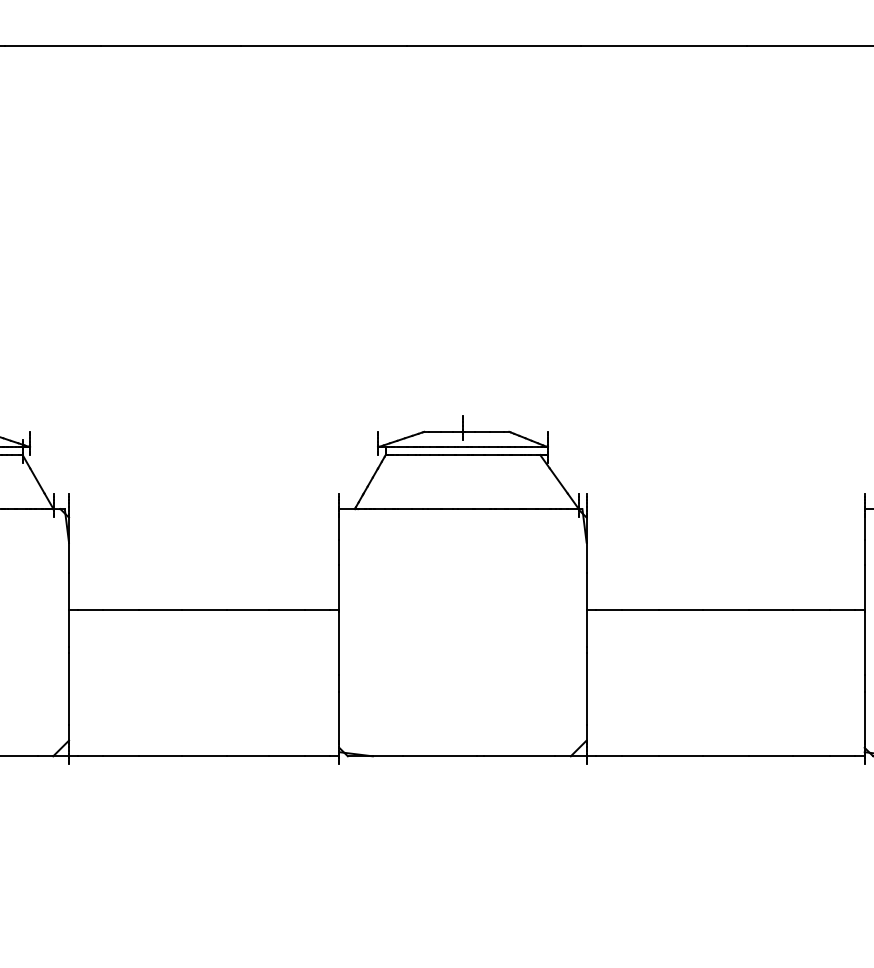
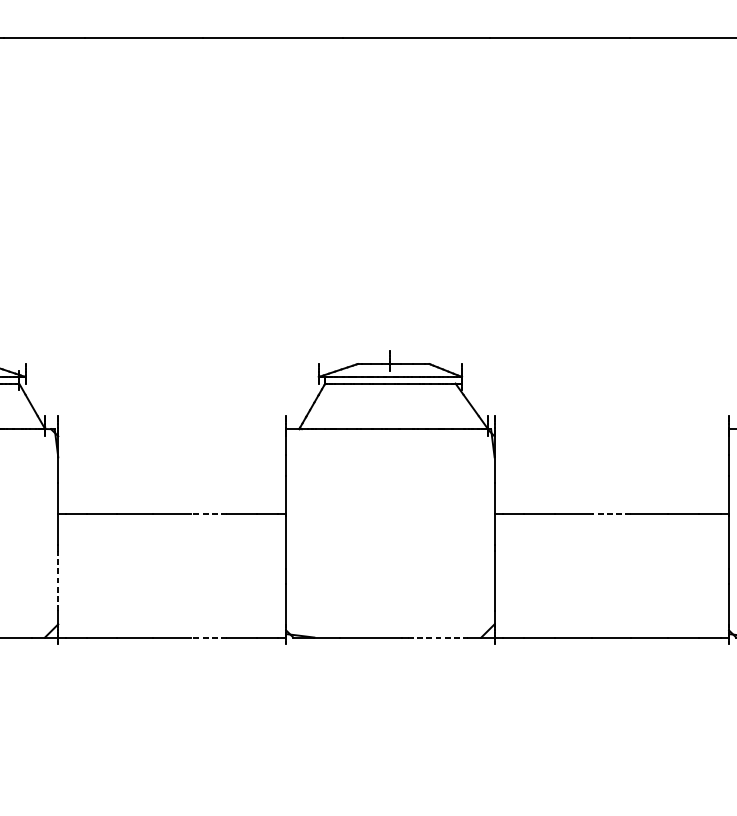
line: (247, 609) -> (208, 513), solid -> dashed
line: (725, 609) -> (611, 513), solid -> dashed
line: (69, 689) -> (58, 581), solid -> dashed
line: (247, 756) -> (208, 637), solid -> dashed
line: (519, 756) -> (438, 637), solid -> dashed

